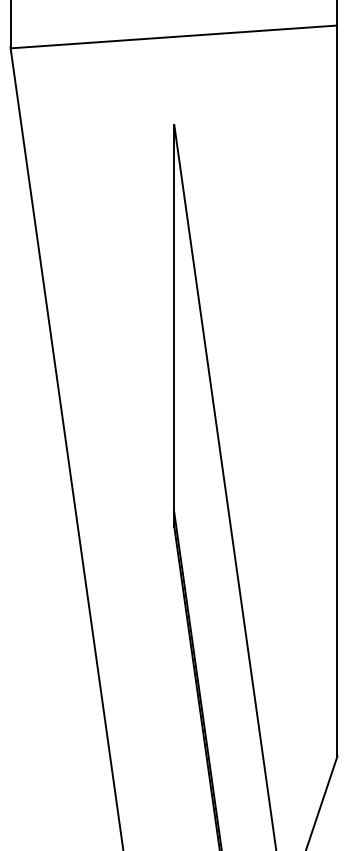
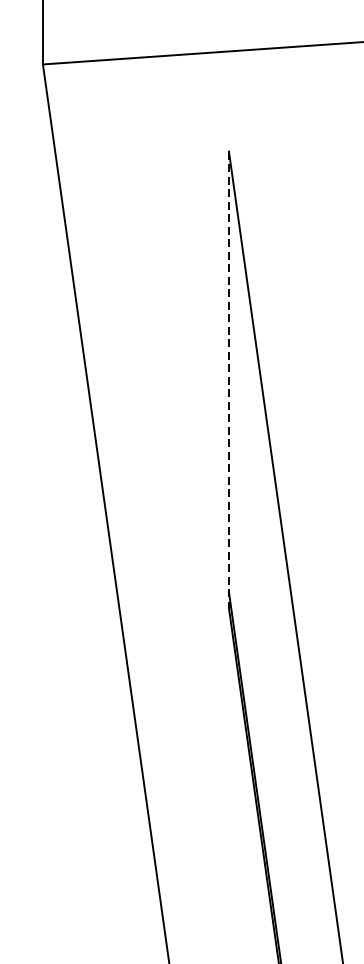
line: (174, 325) -> (229, 379), solid -> dashed

